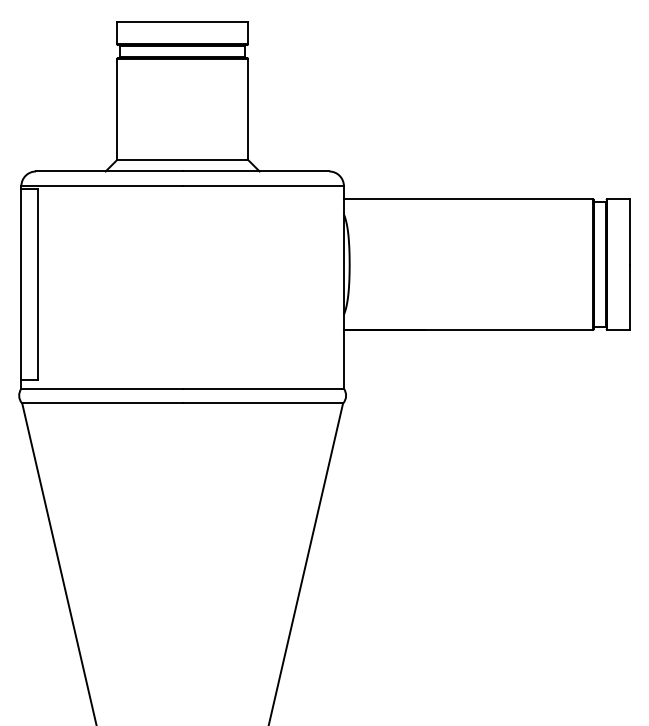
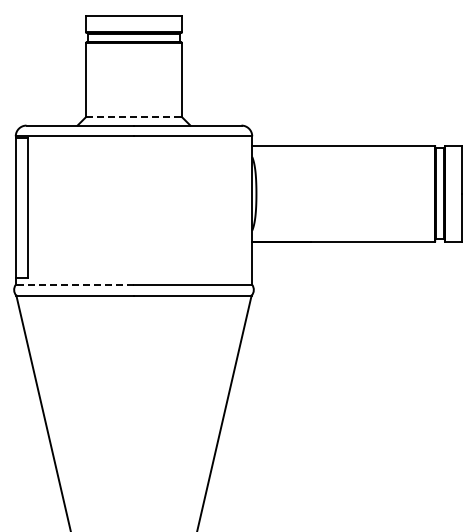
line: (183, 159) -> (134, 116), solid -> dashed
line: (101, 388) -> (74, 284), solid -> dashed

